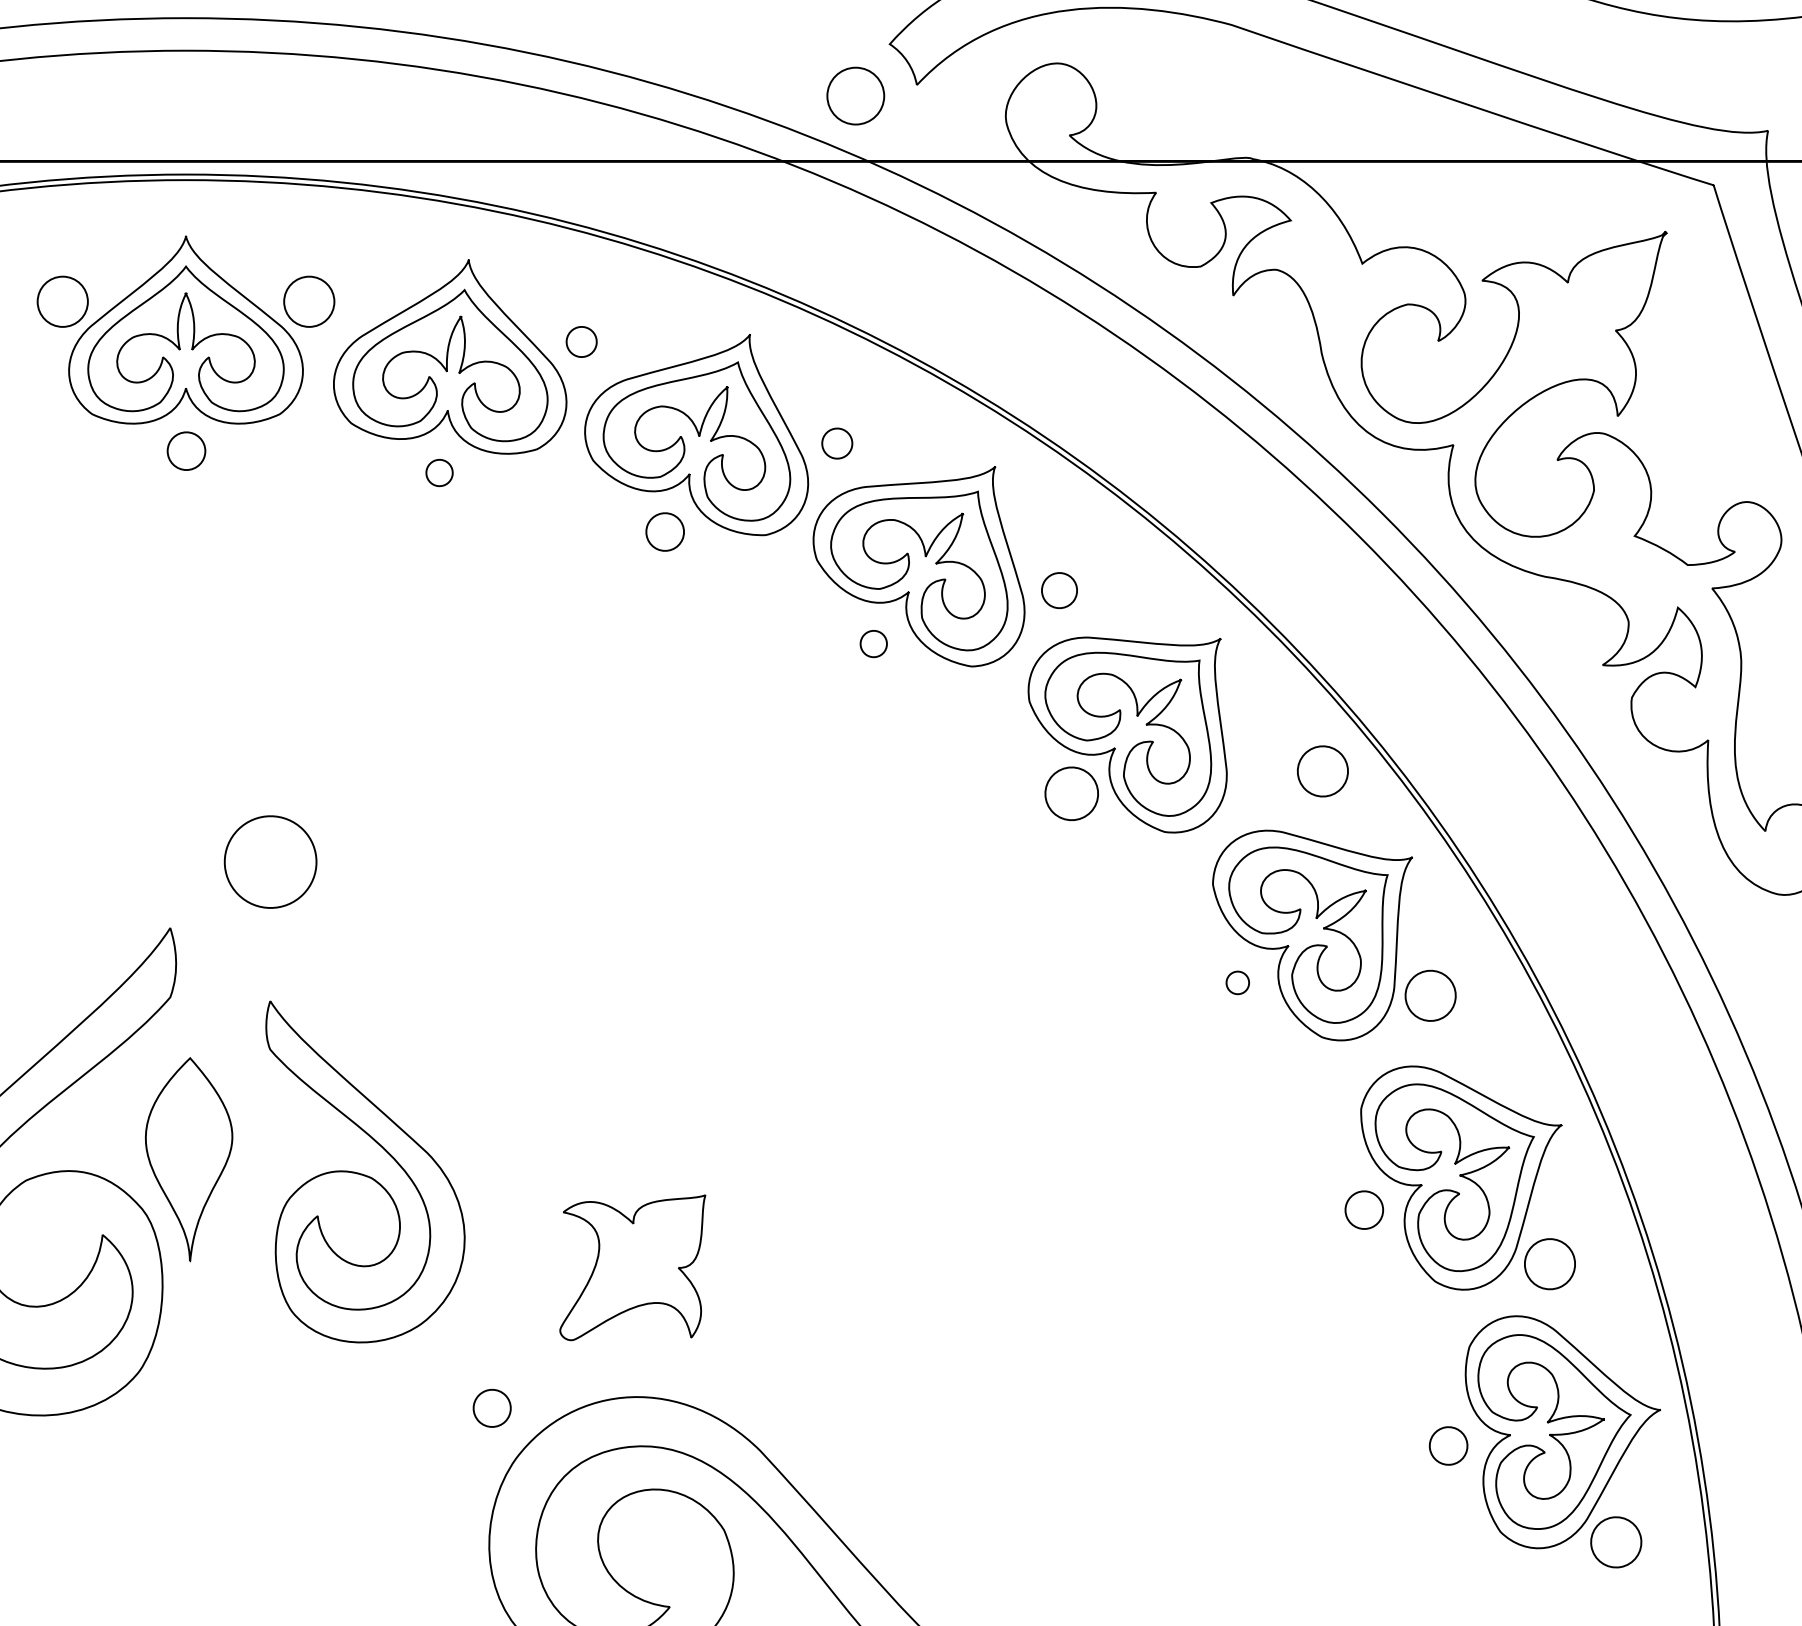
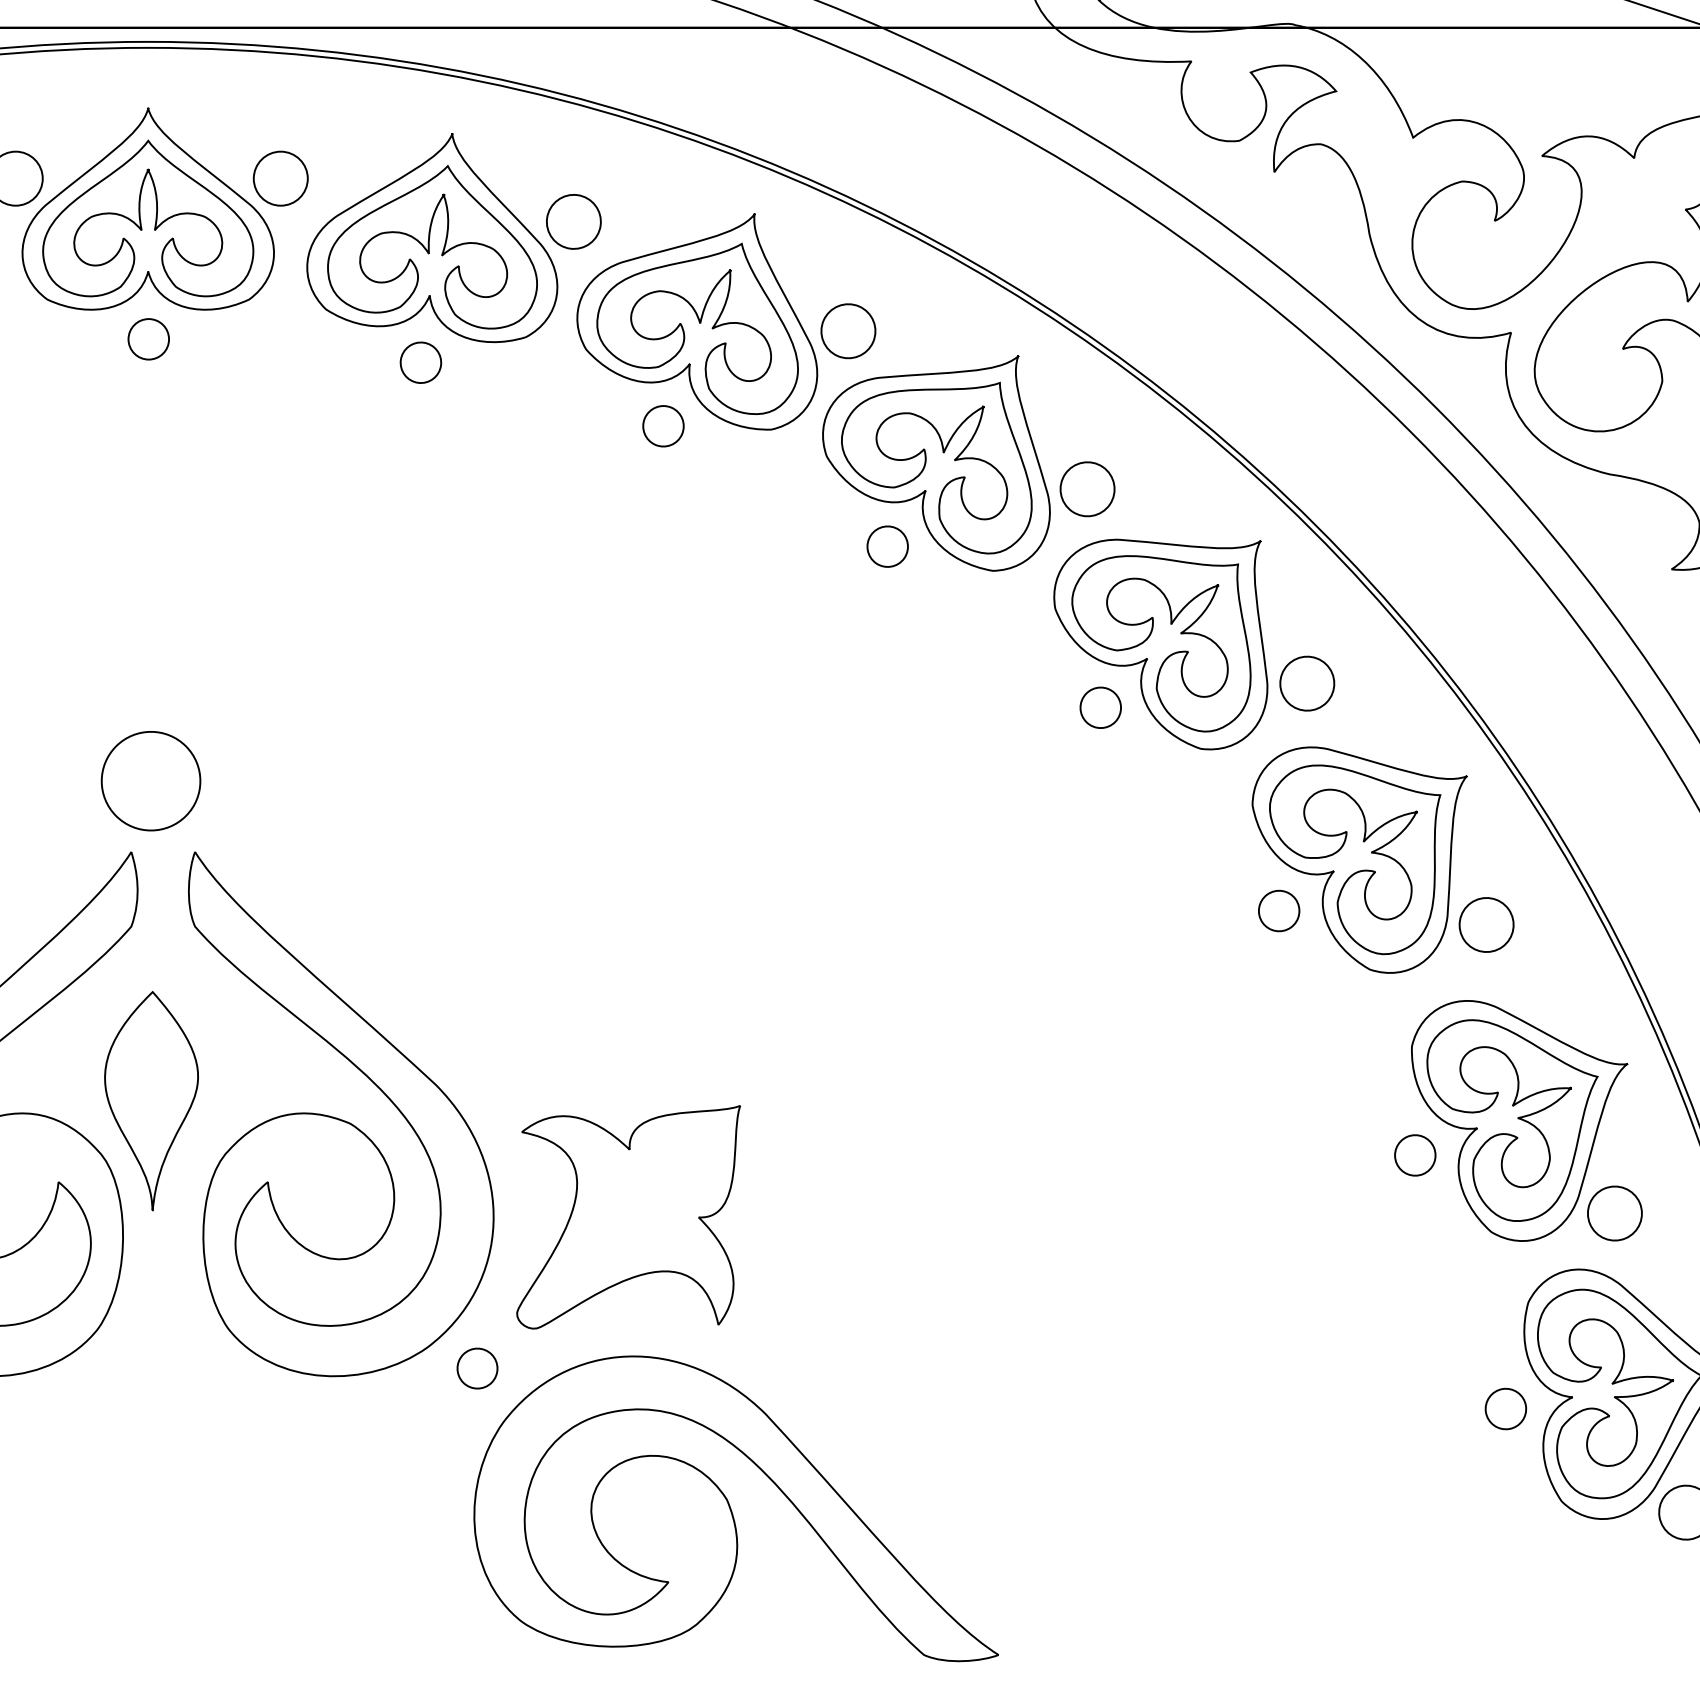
part: (581, 341) -> (573, 221), size x1.67
part: (837, 443) -> (848, 331), size x1.67
part: (439, 472) -> (420, 362), size x1.43
part: (1059, 590) -> (1087, 489), size x1.43
part: (873, 643) -> (887, 546), size x1.43
part: (1322, 771) -> (1306, 683), moved
part: (1071, 793) -> (1100, 707), size x0.71
part: (270, 861) -> (150, 780), moved
part: (1237, 982) -> (1278, 910), size x1.67
part: (365, 1171) -> (341, 1113), size x1.43
part: (632, 1267) -> (628, 1217), size x1.43

